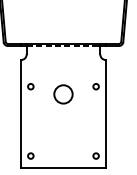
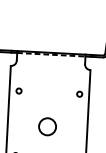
circle: (63, 94) -> (47, 126), moved

